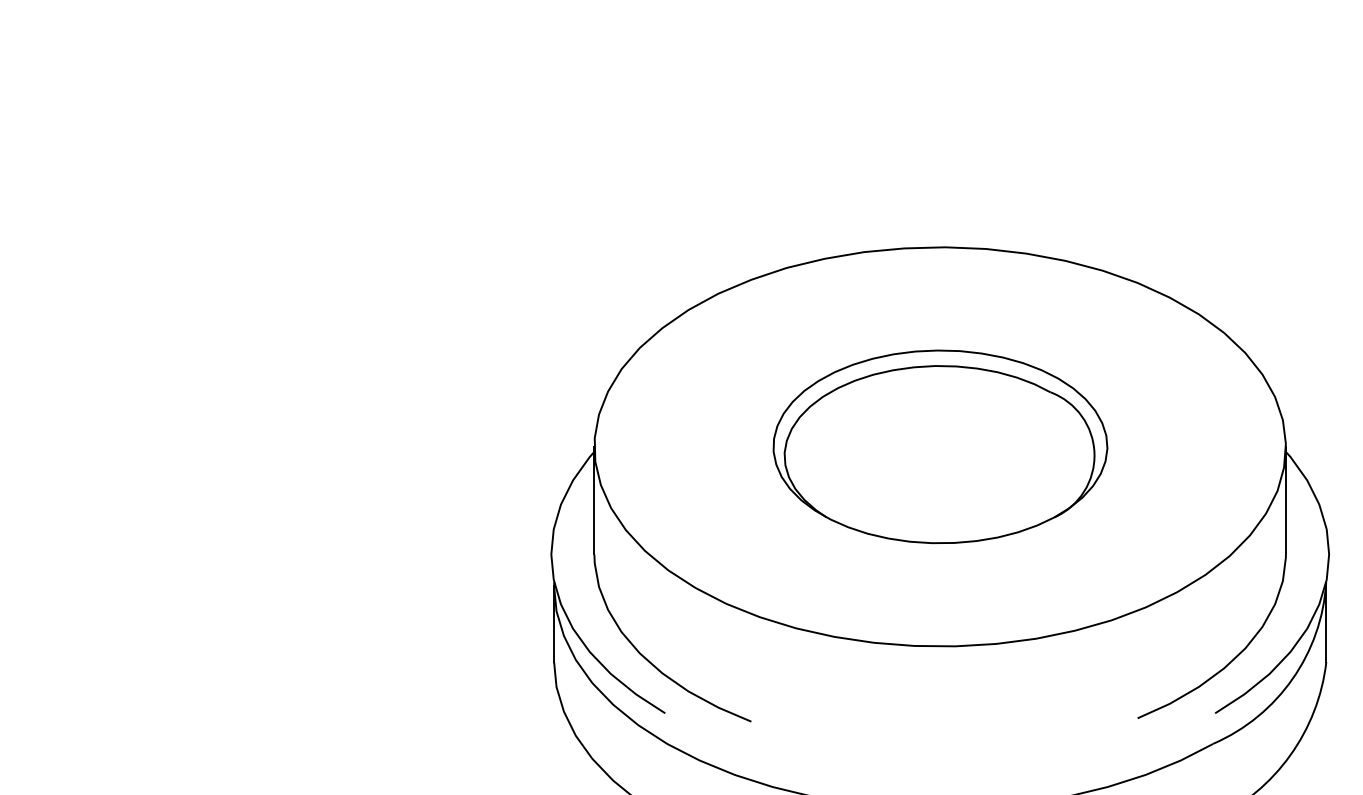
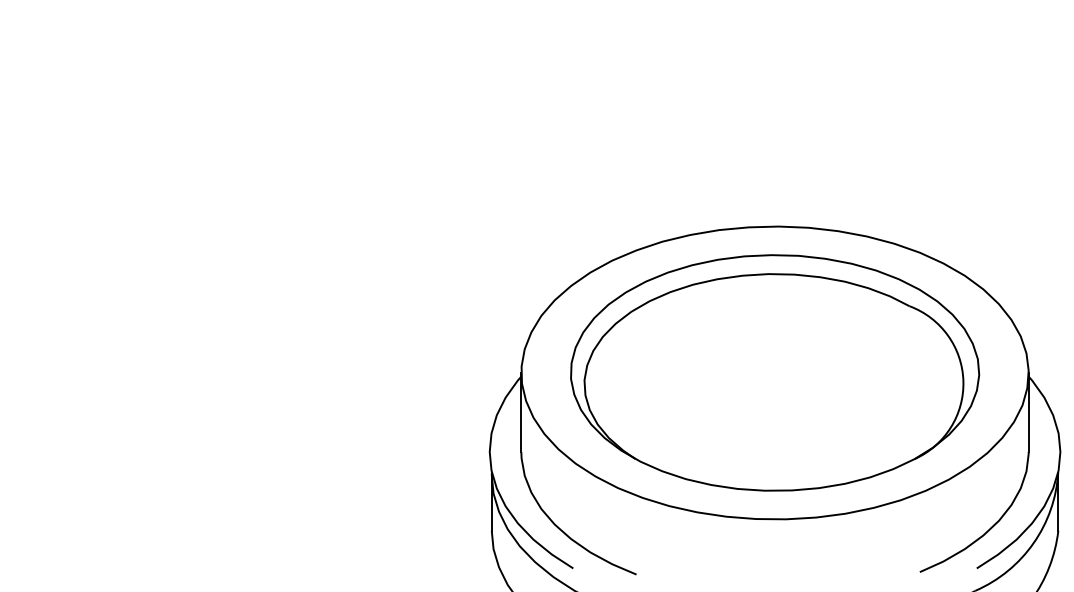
part: (940, 446) -> (775, 372), size x1.67

